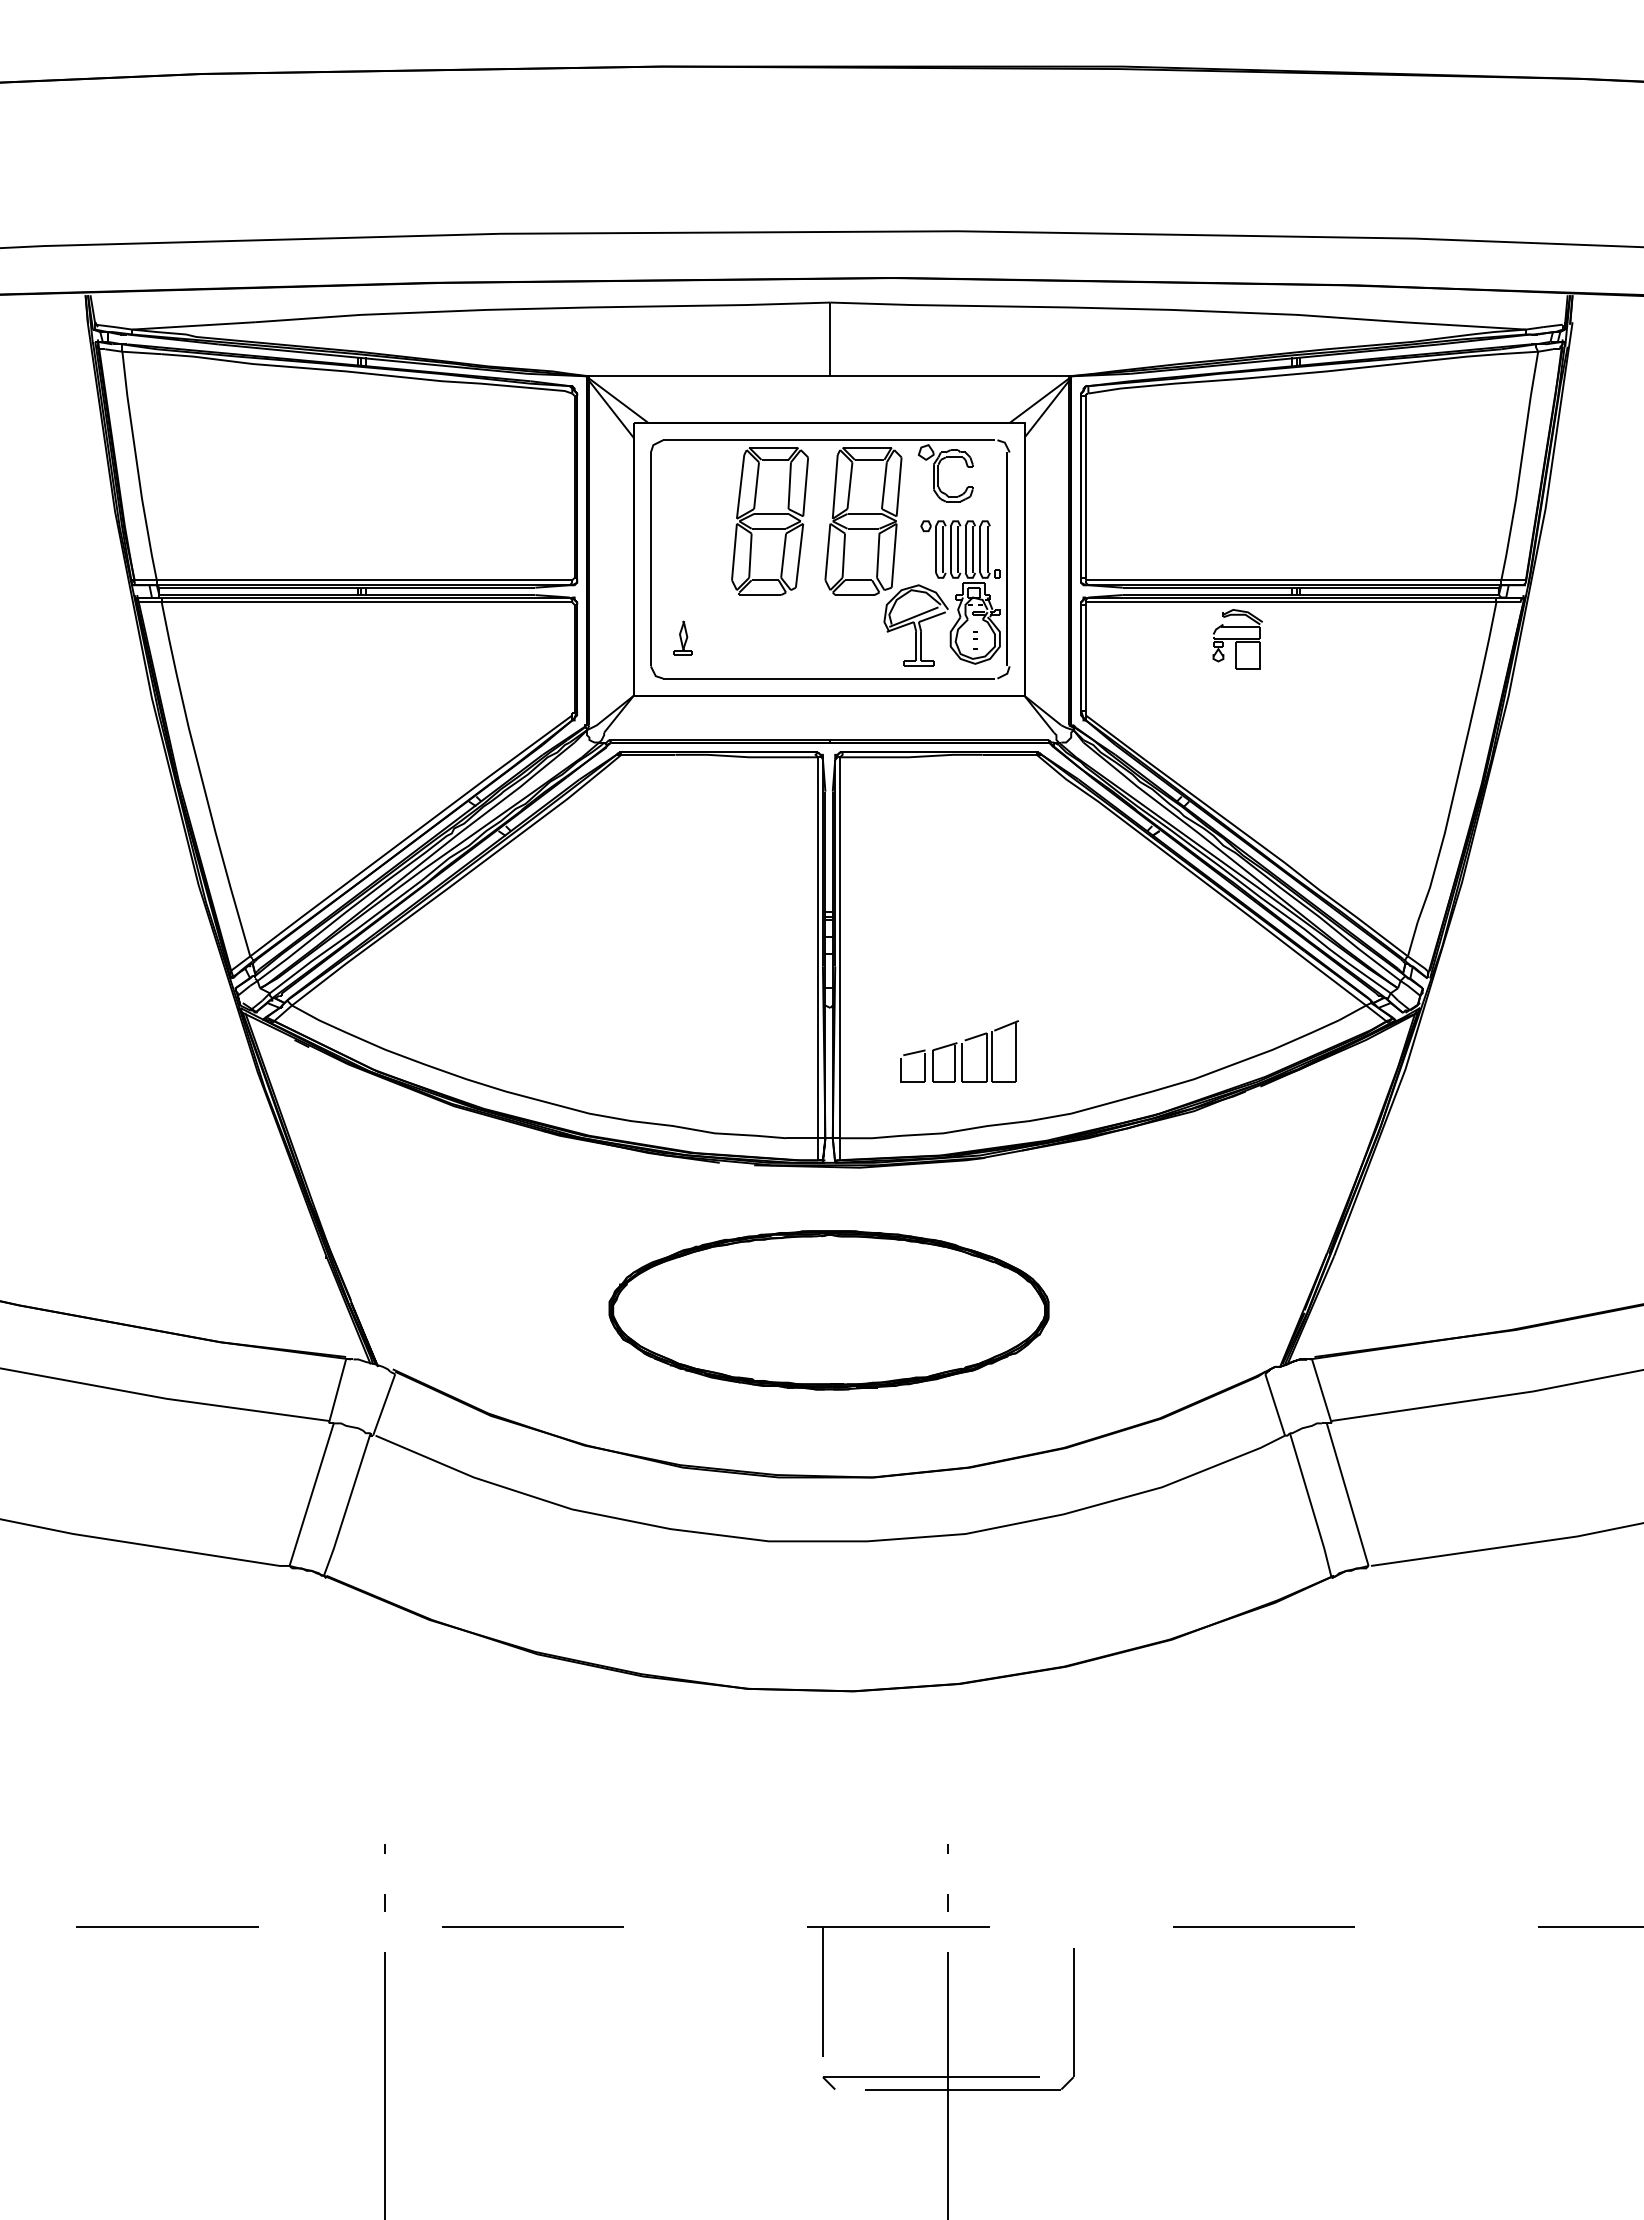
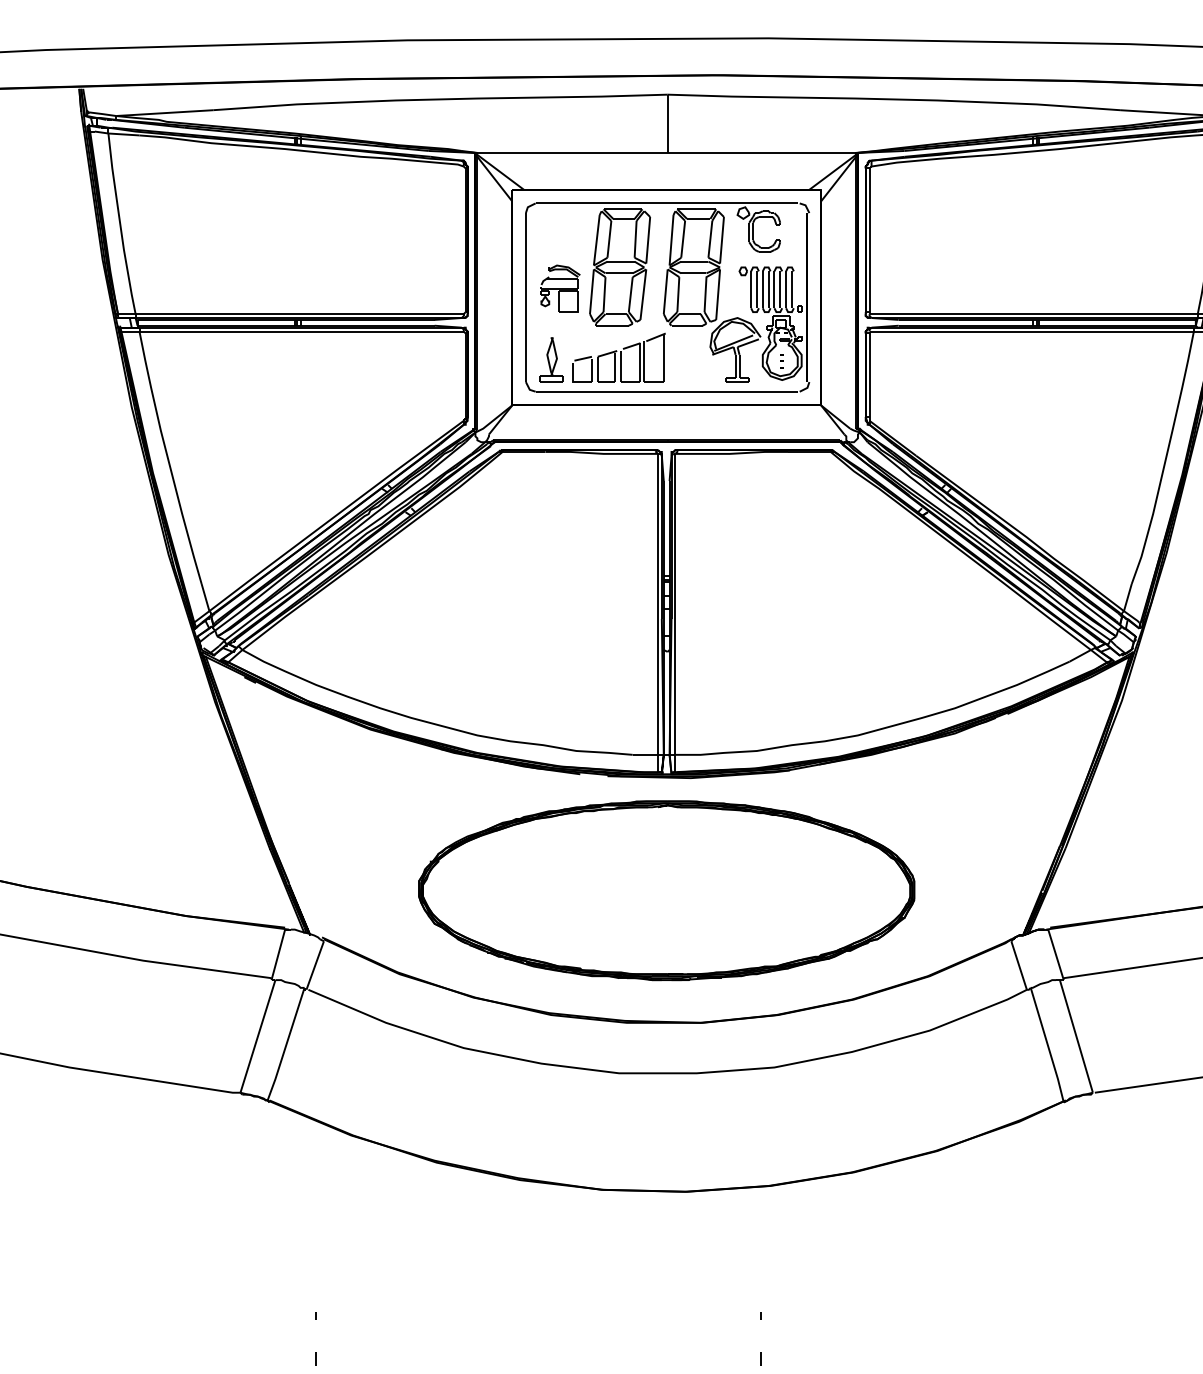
part: (682, 637) -> (550, 359), size x1.67
part: (1237, 639) -> (560, 288), moved
part: (959, 1051) -> (618, 357), moved
part: (828, 1310) -> (666, 890), size x1.43

